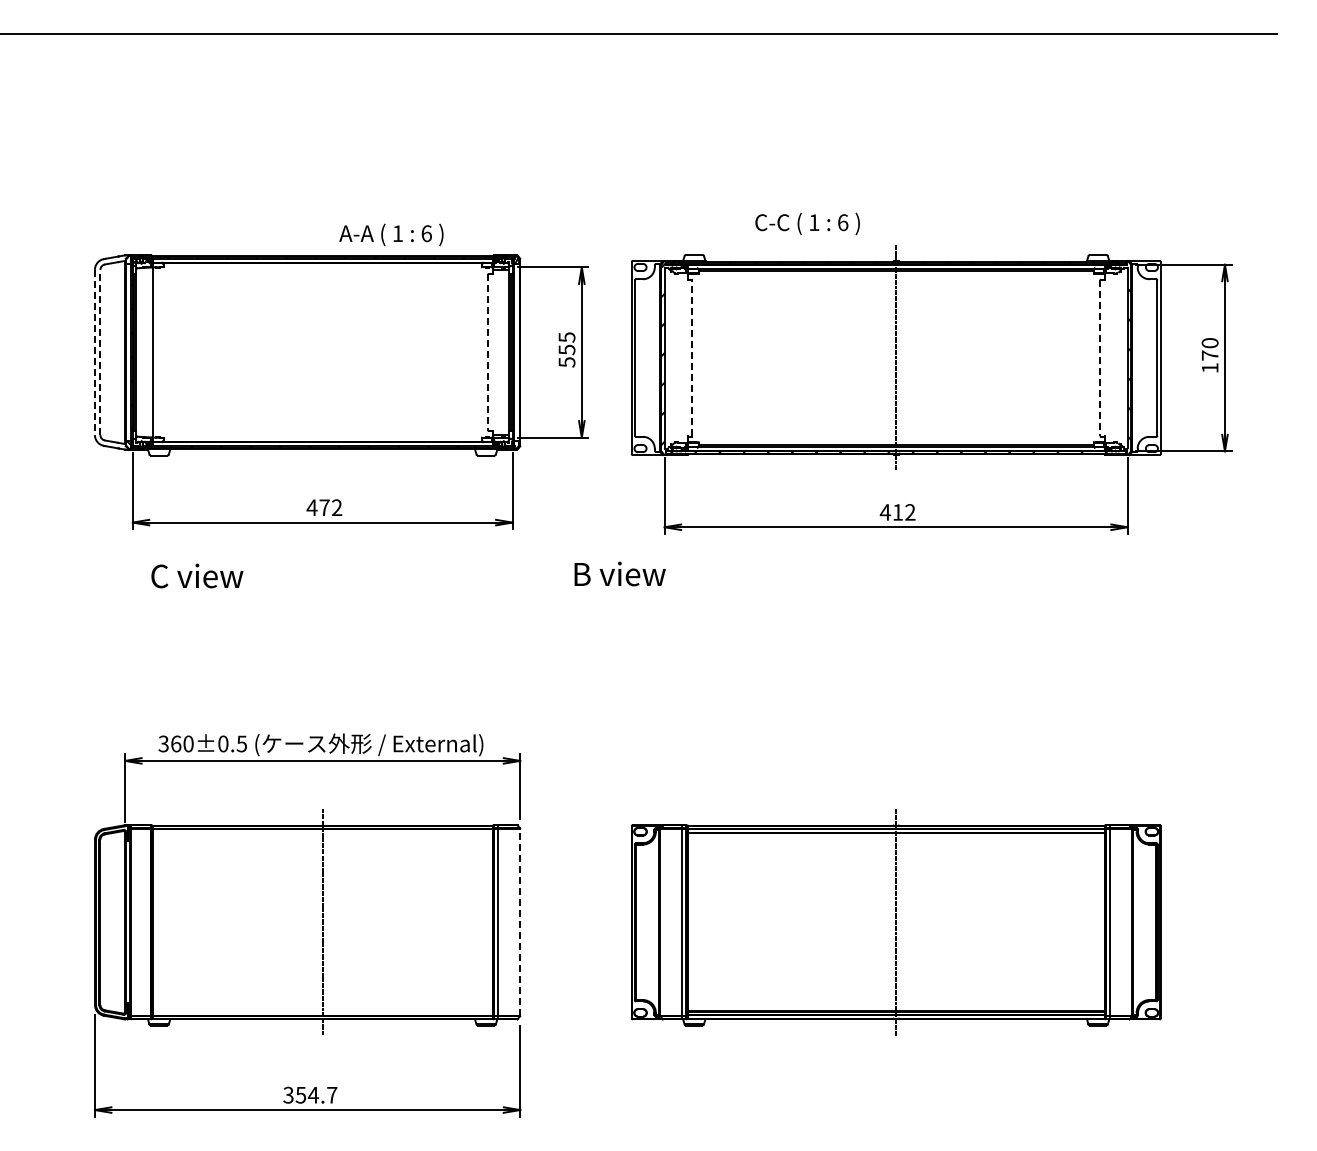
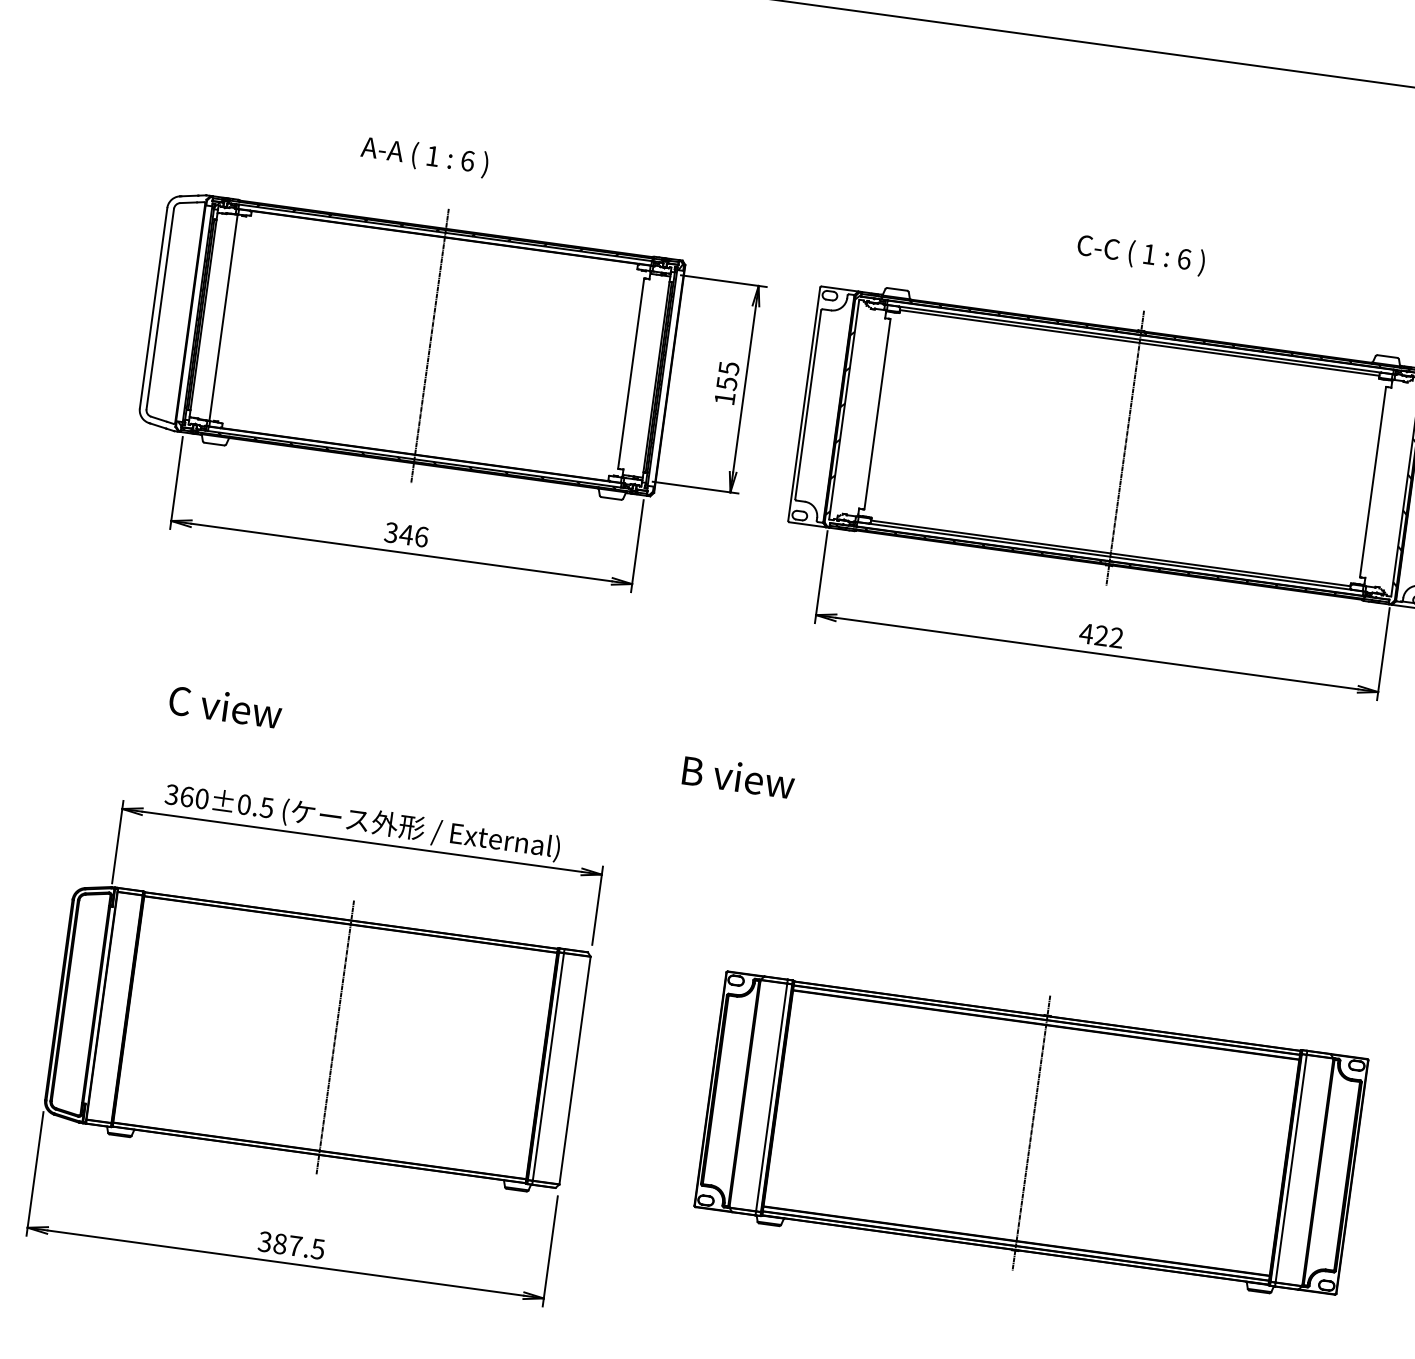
text: (807, 223) -> (1141, 254), moved
text: (391, 234) -> (424, 156), moved
line: (94, 352) -> (153, 308), dashed -> solid
line: (100, 352) -> (160, 309), dashed -> solid
line: (322, 352) -> (429, 346), added
line: (488, 352) -> (631, 373), dashed -> solid
line: (692, 357) -> (878, 413), dashed -> solid
line: (1100, 358) -> (1373, 482), dashed -> solid
text: (566, 362) -> (724, 398), 555 -> 155
text: (324, 507) -> (406, 534), 472 -> 346
text: (897, 512) -> (1101, 635), 412 -> 422
text: (619, 573) -> (738, 776), moved
text: (197, 575) -> (225, 706), moved
line: (520, 922) -> (575, 1070), dashed -> solid
text: (316, 1094) -> (299, 1245), 354.7 -> 387.5

